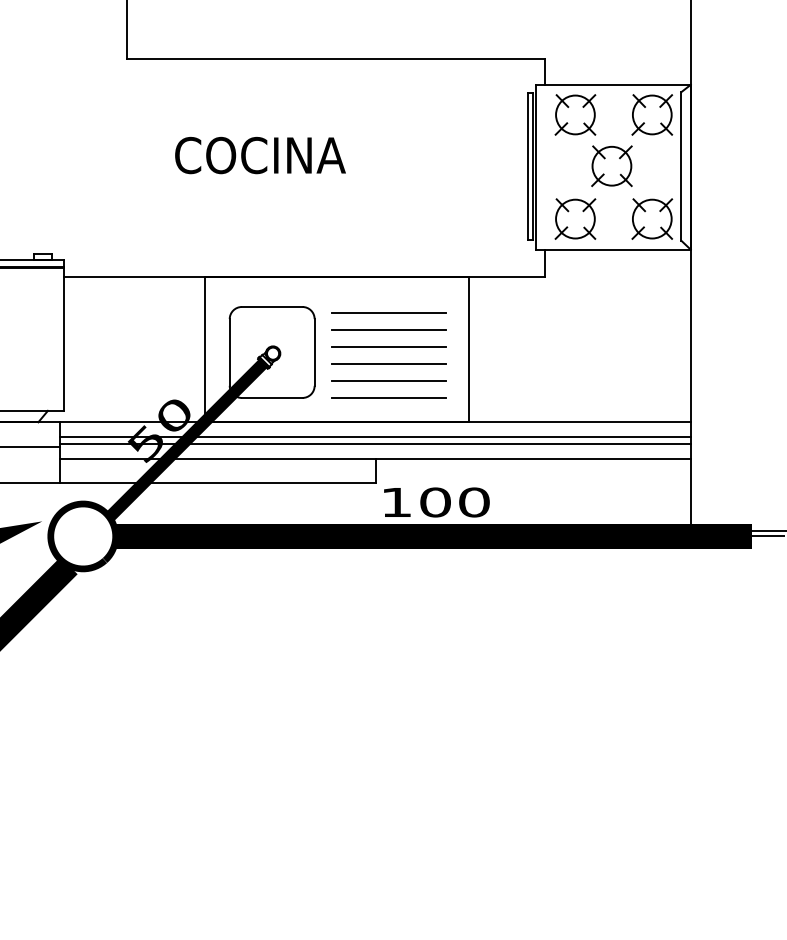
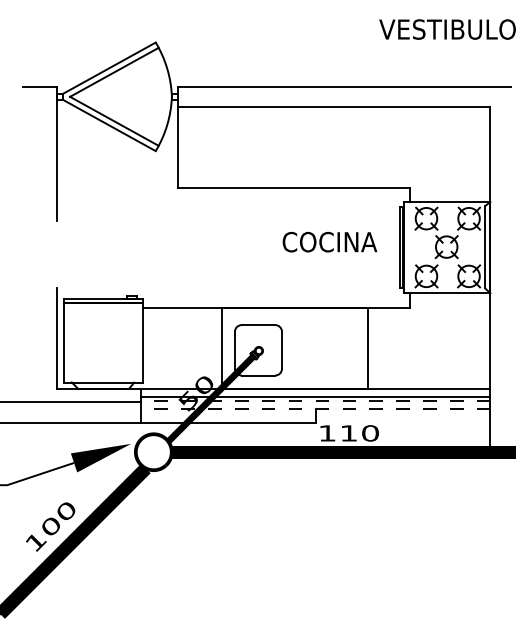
text: (259, 154) -> (329, 241), moved
line: (387, 313) -> (322, 328), removed
line: (387, 329) -> (322, 337), removed
line: (387, 347) -> (322, 347), removed
line: (387, 363) -> (322, 356), removed
line: (387, 381) -> (322, 366), removed
line: (387, 397) -> (322, 375), removed
line: (375, 444) -> (315, 401), solid -> dashed
line: (375, 459) -> (315, 409), solid -> dashed
text: (434, 502) -> (348, 433), 100 -> 110

